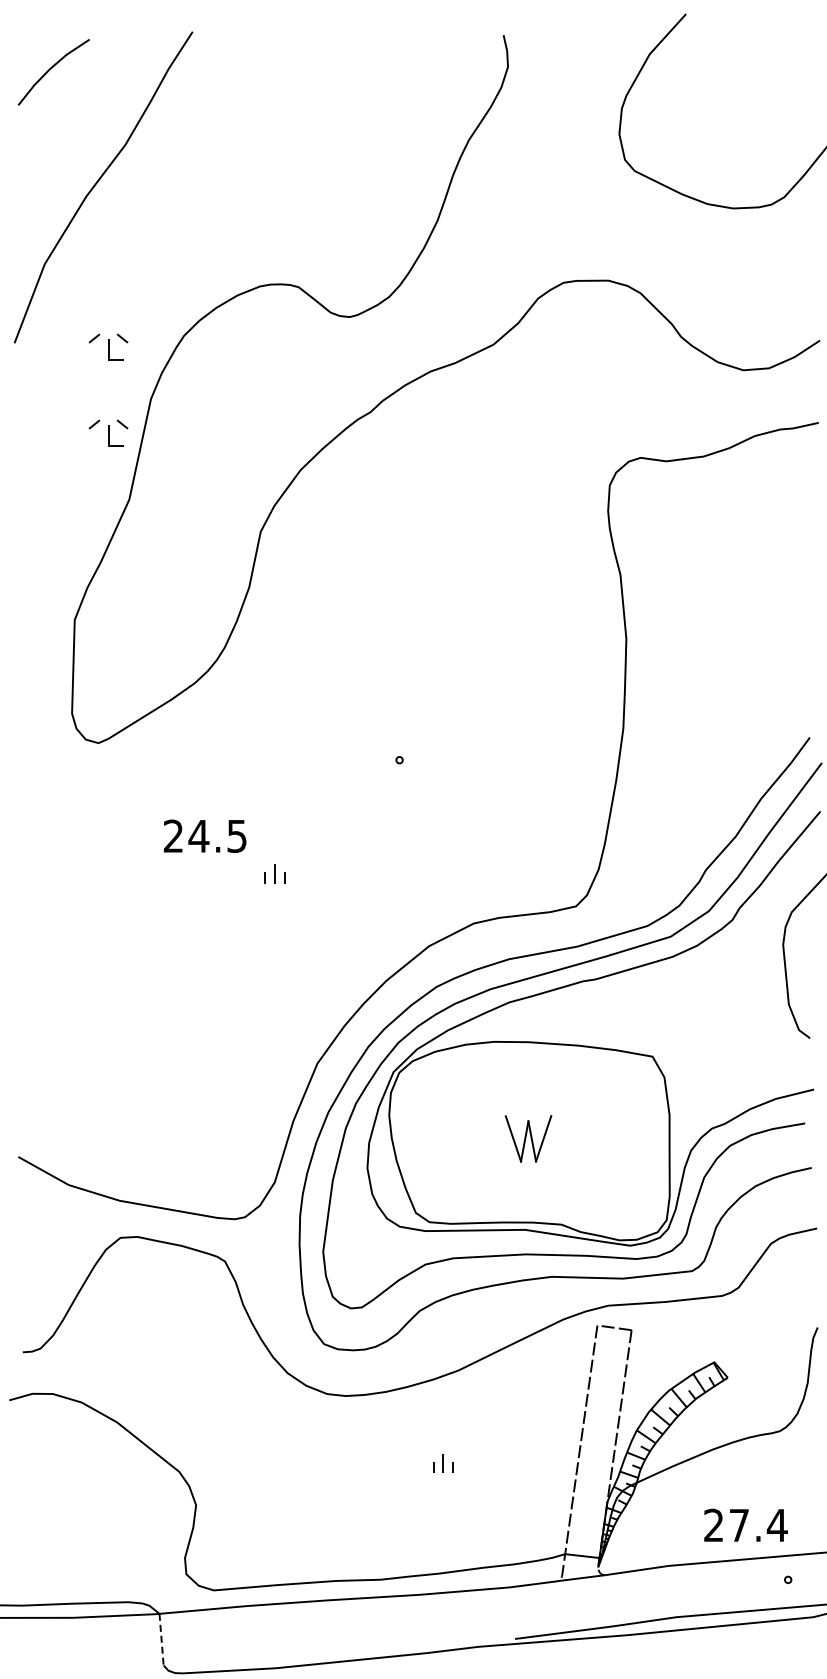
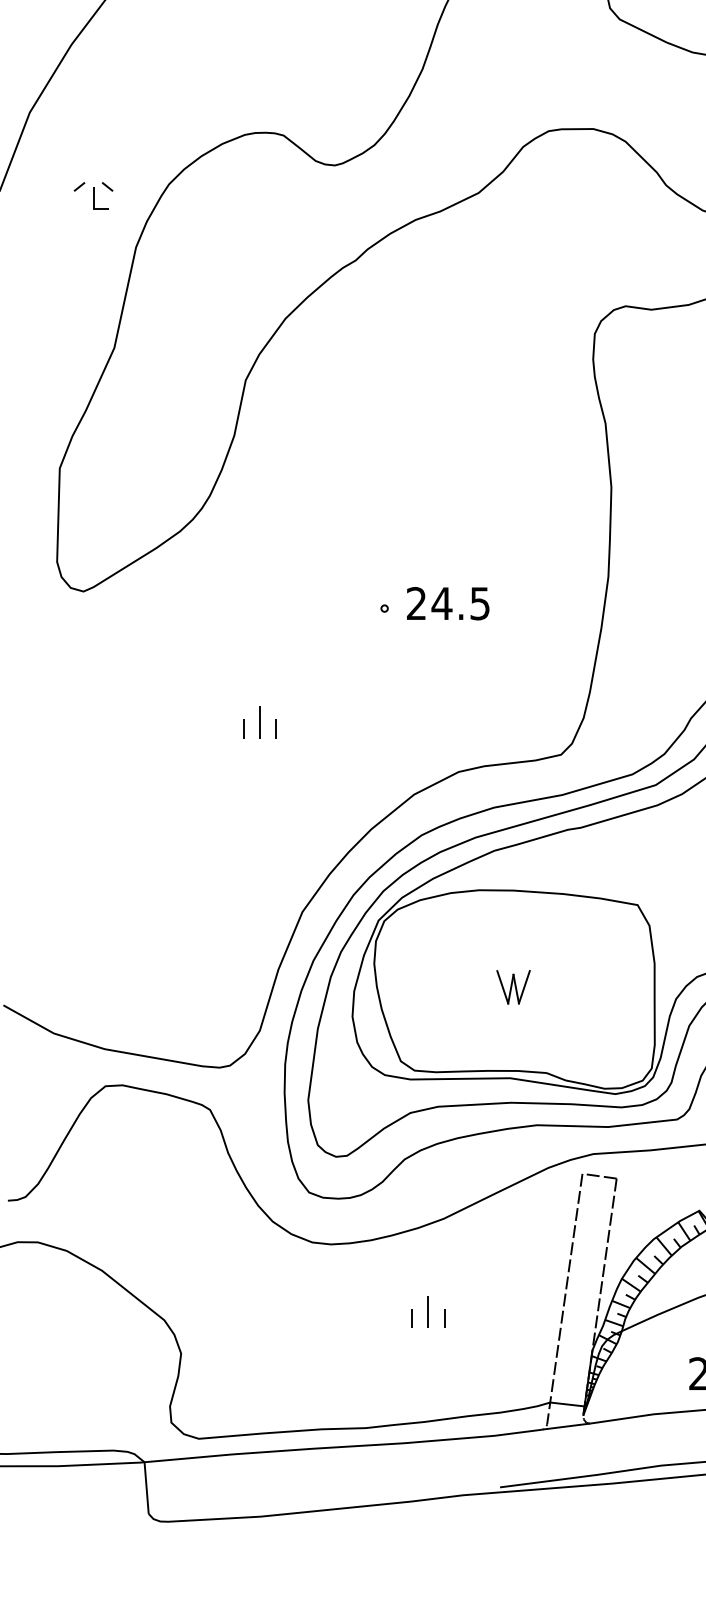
part: (108, 432) -> (93, 280), removed
text: (205, 835) -> (448, 602), moved
part: (274, 873) -> (259, 721), size x1.67
part: (528, 1138) -> (513, 986), size x0.71
part: (443, 1463) -> (428, 1311), size x1.67
line: (161, 1639) -> (146, 1487), dashed -> solid

